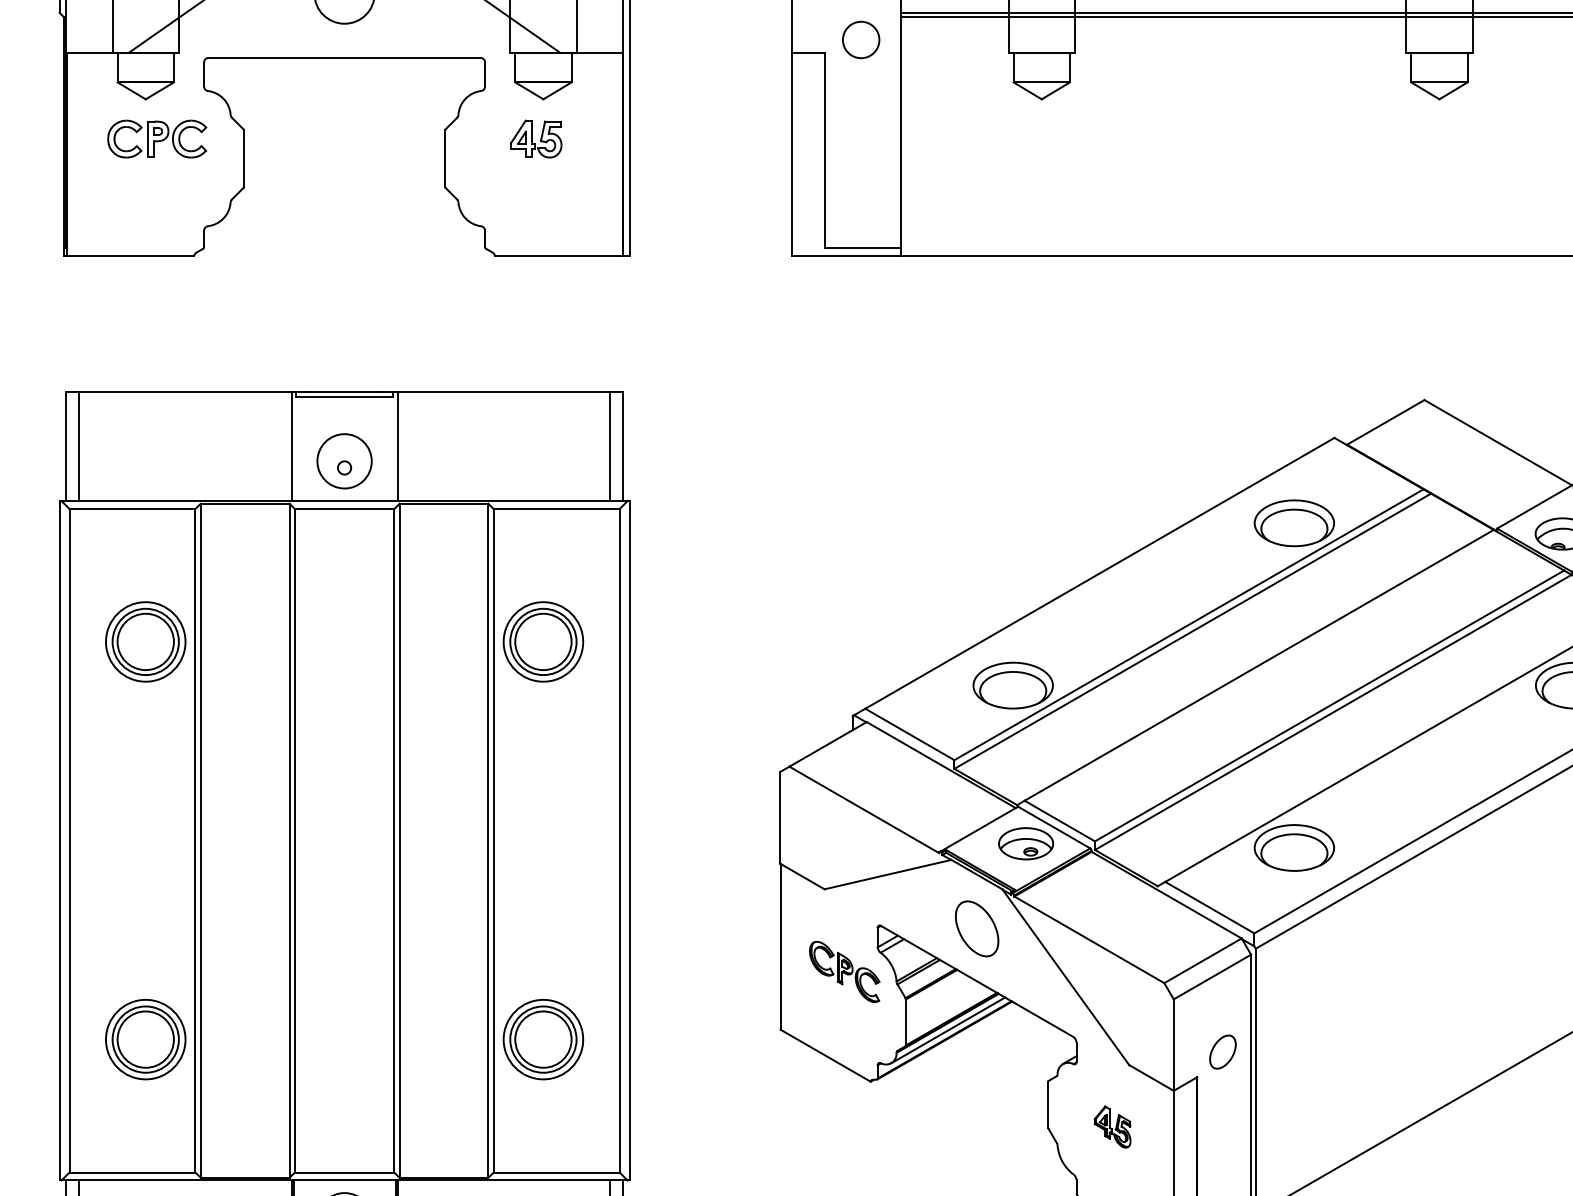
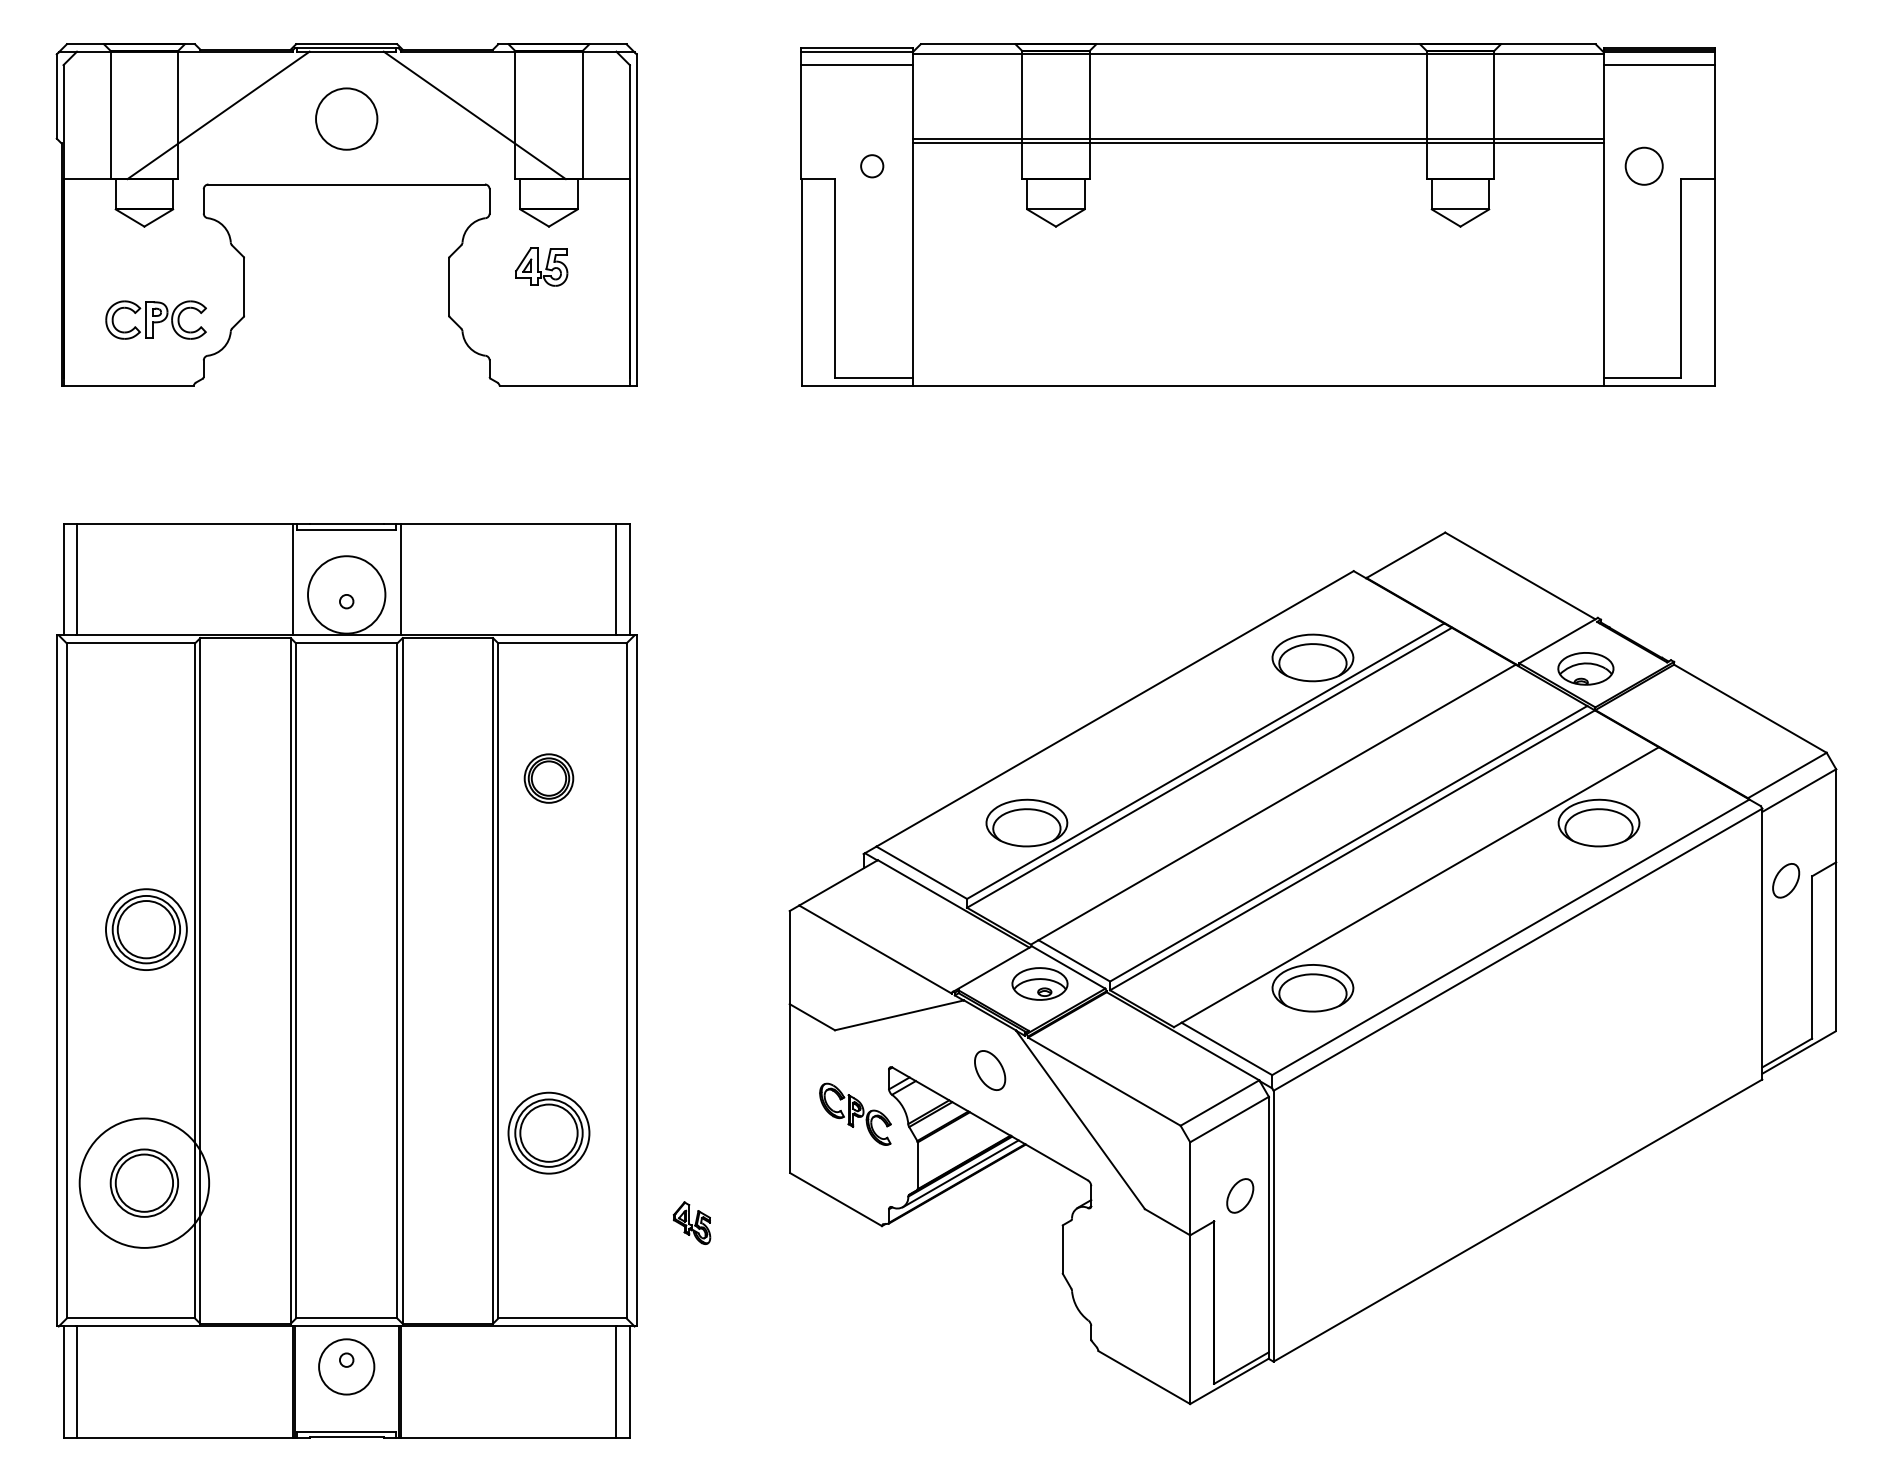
circle: (860, 39) -> (871, 165), size x0.6
part: (156, 138) -> (155, 319), moved
circle: (344, 460) -> (346, 594), size x1.4
part: (145, 641) -> (146, 929), moved
part: (542, 641) -> (548, 778), size x0.6
part: (976, 928) -> (989, 1070), size x0.7
circle: (144, 1038) -> (143, 1182), size x1.6
part: (542, 1038) -> (548, 1132), moved
part: (1112, 1126) -> (691, 1222), moved

